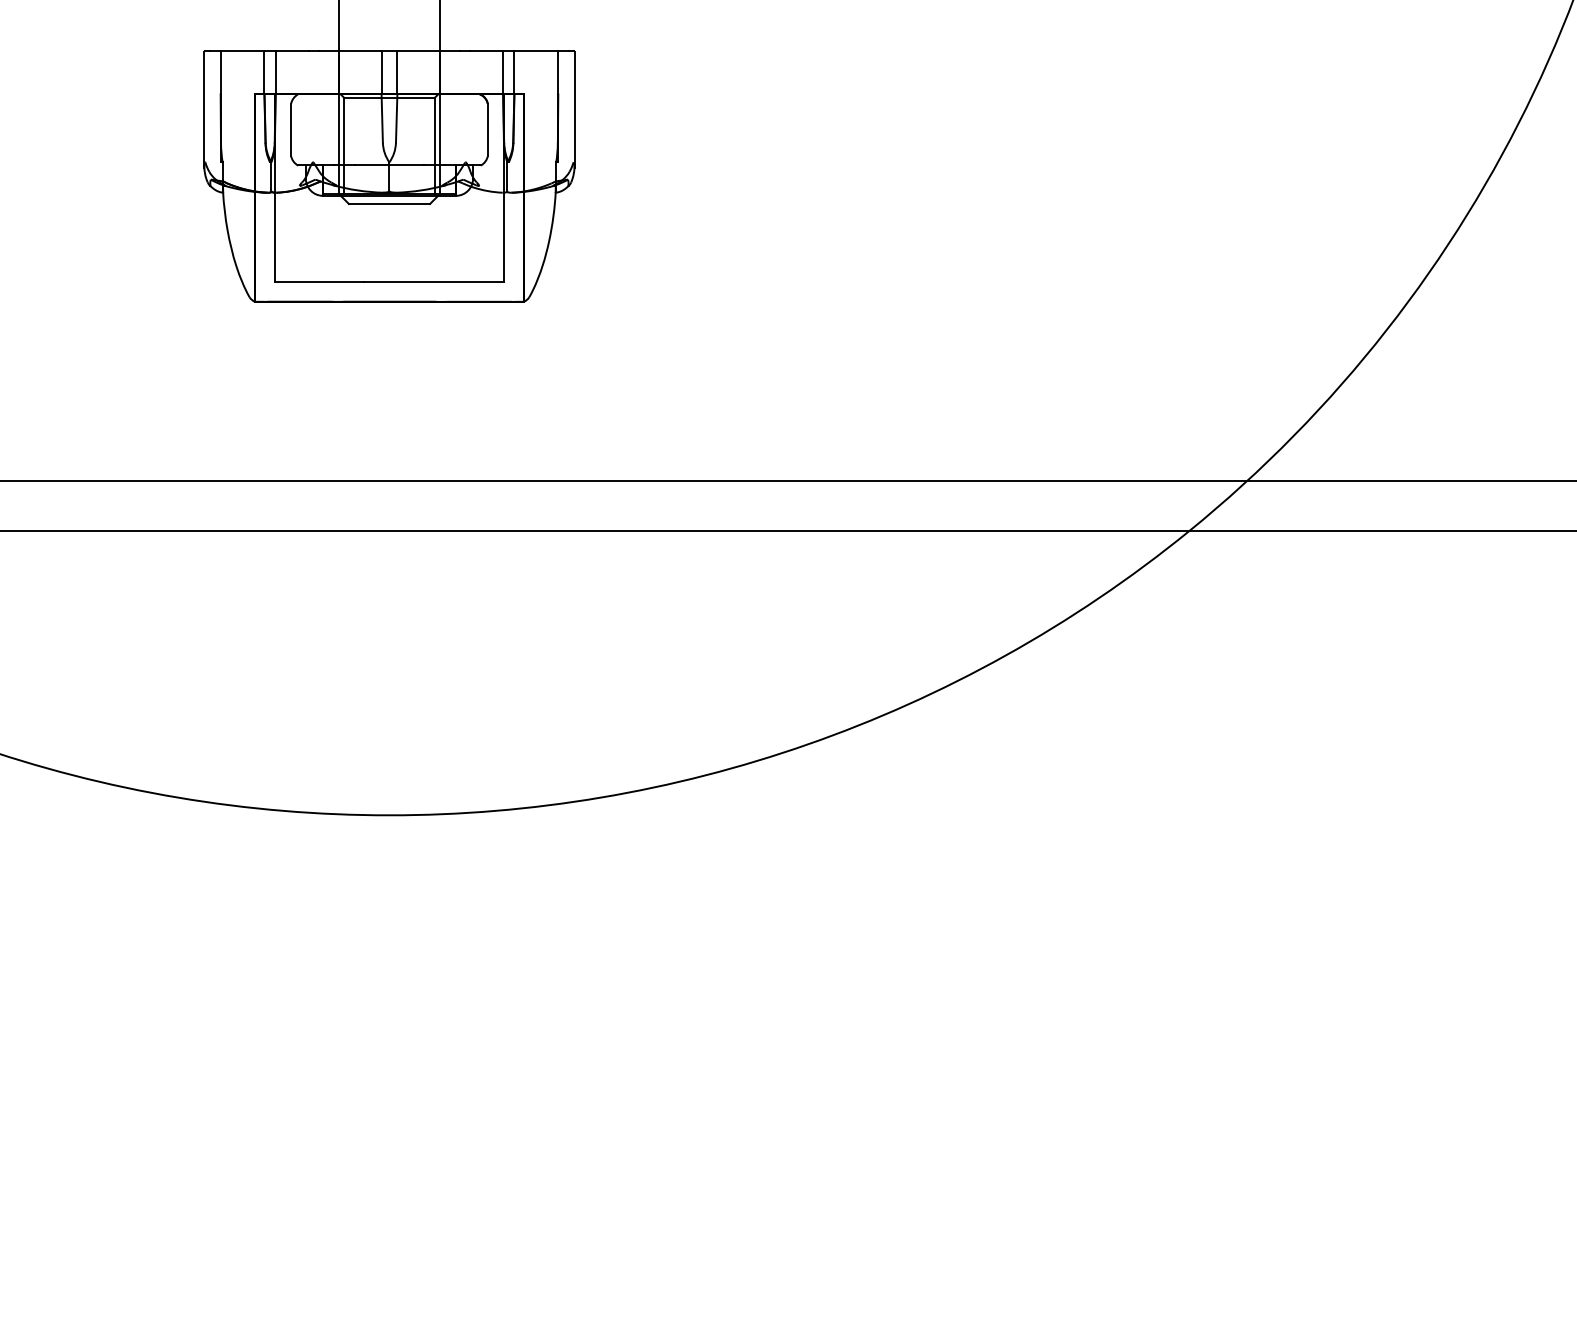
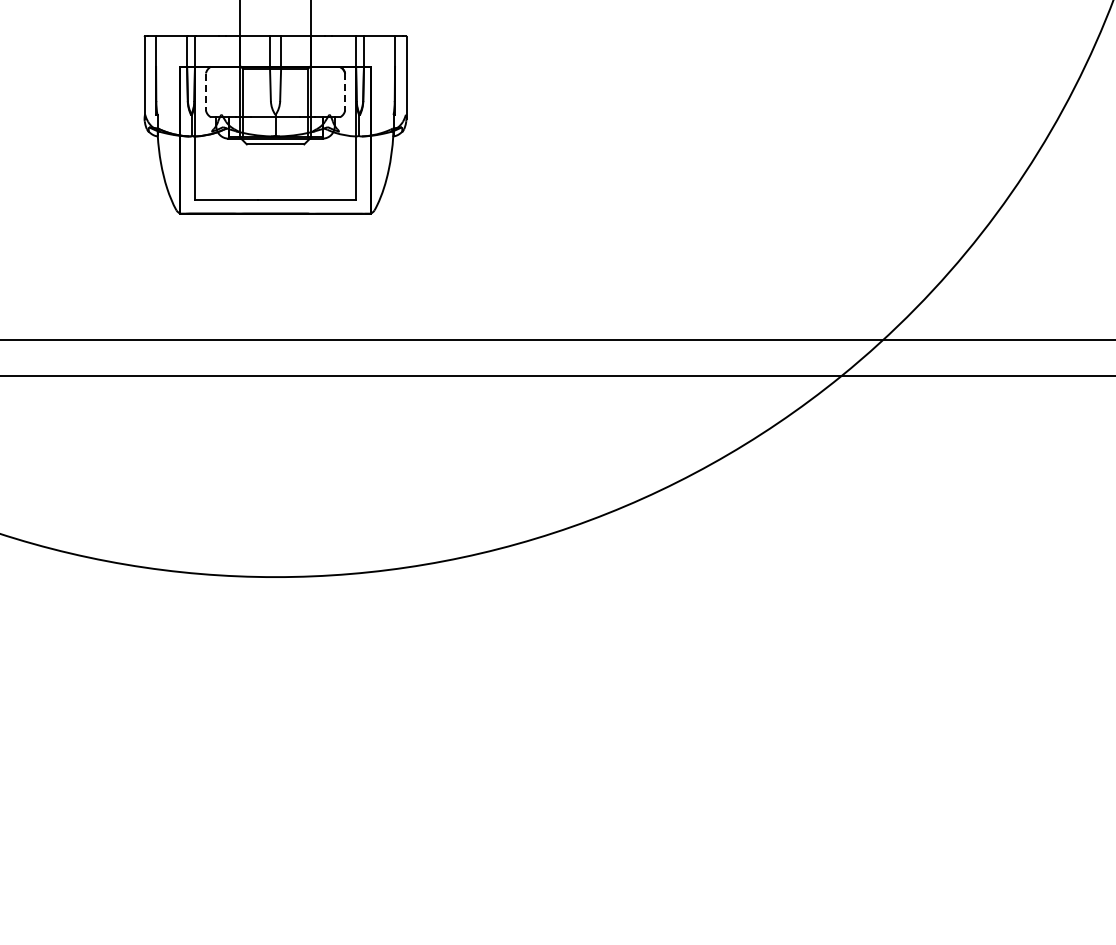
line: (488, 129) -> (345, 91), solid -> dashed
line: (290, 130) -> (205, 92), solid -> dashed

